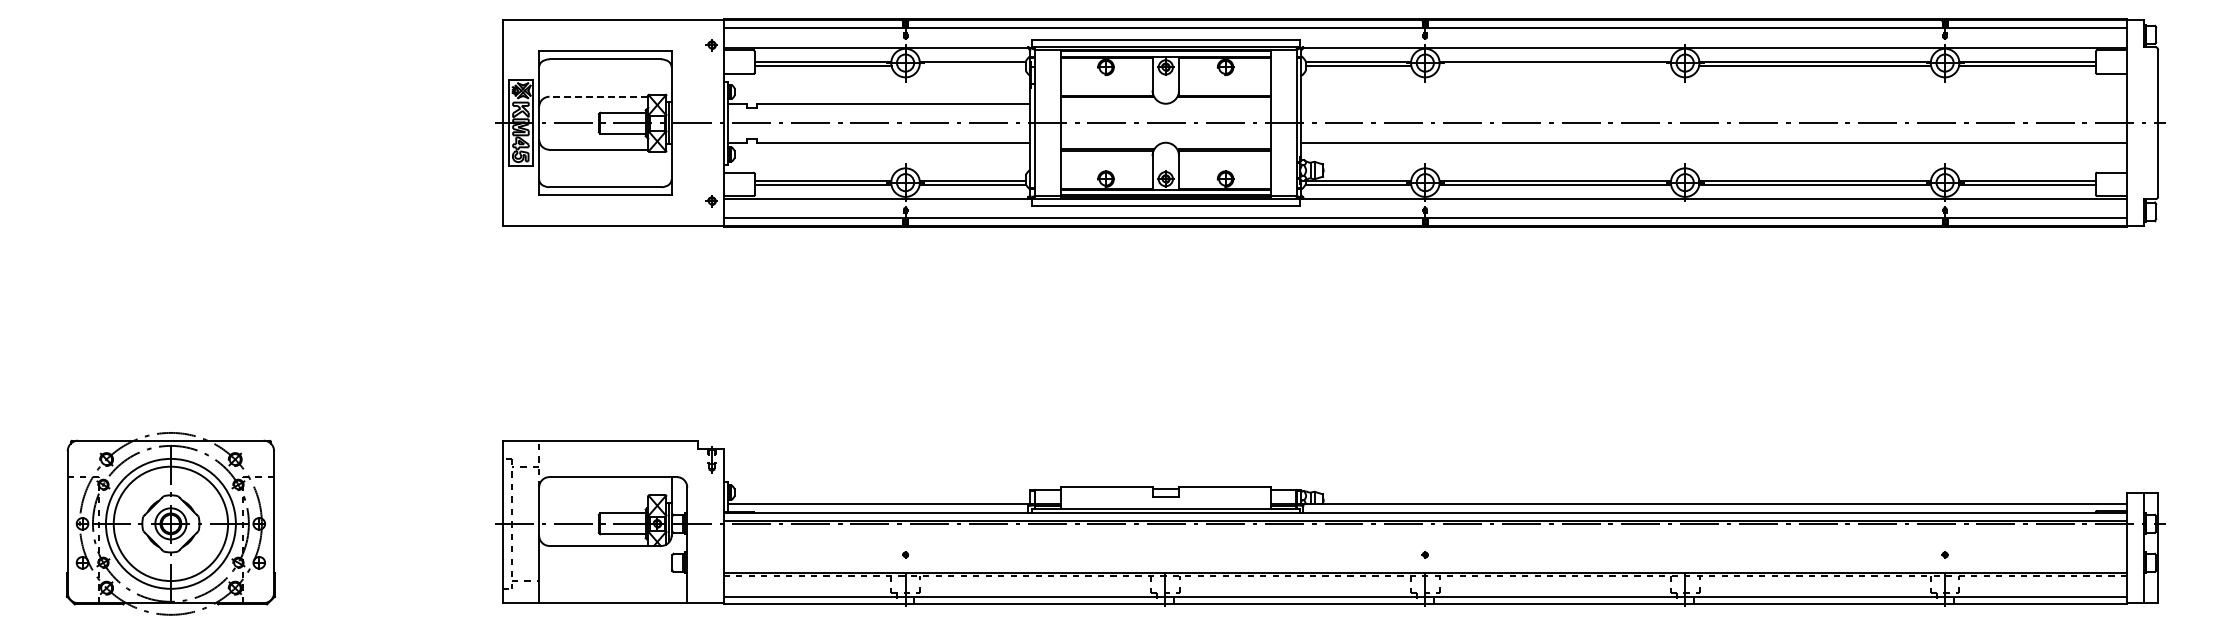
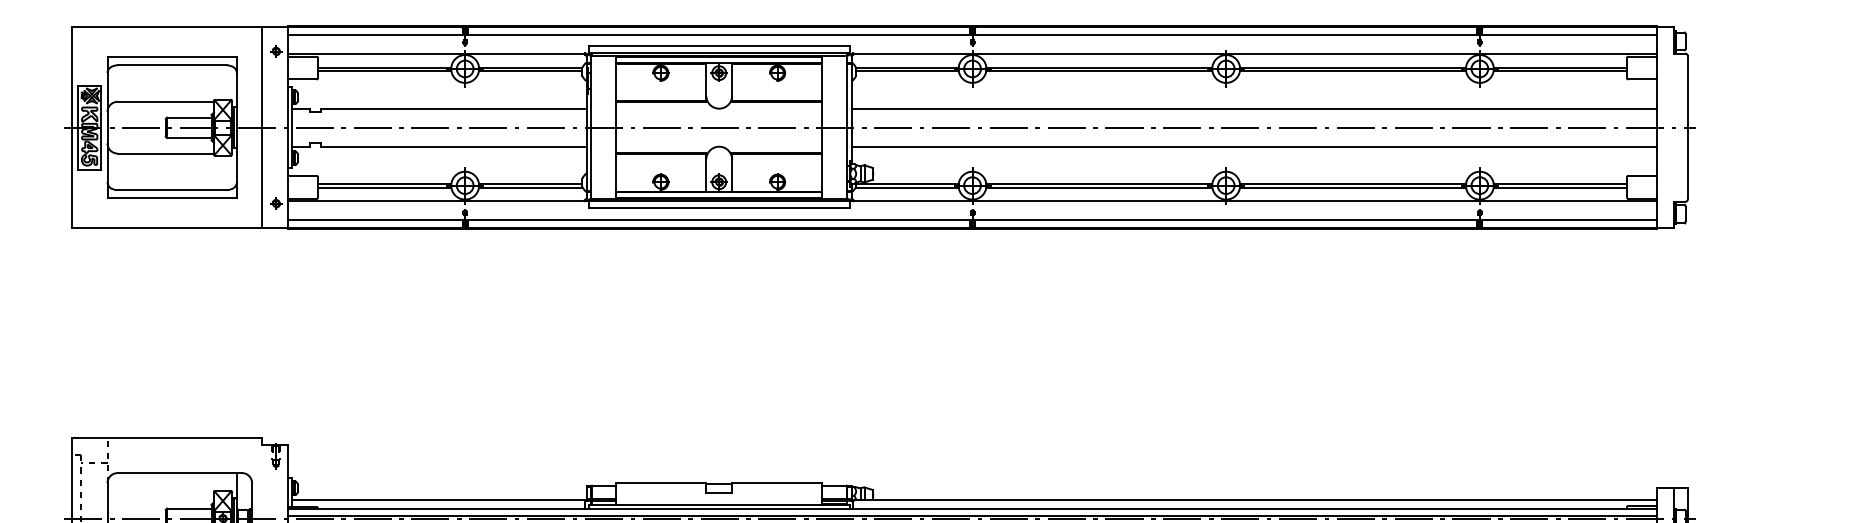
line: (972, 65) -> (530, 71), added
line: (1555, 65) -> (1099, 71), added
line: (598, 96) -> (165, 101), dashed -> solid
line: (1714, 103) -> (1254, 108), added
line: (697, 123) -> (262, 127), added

